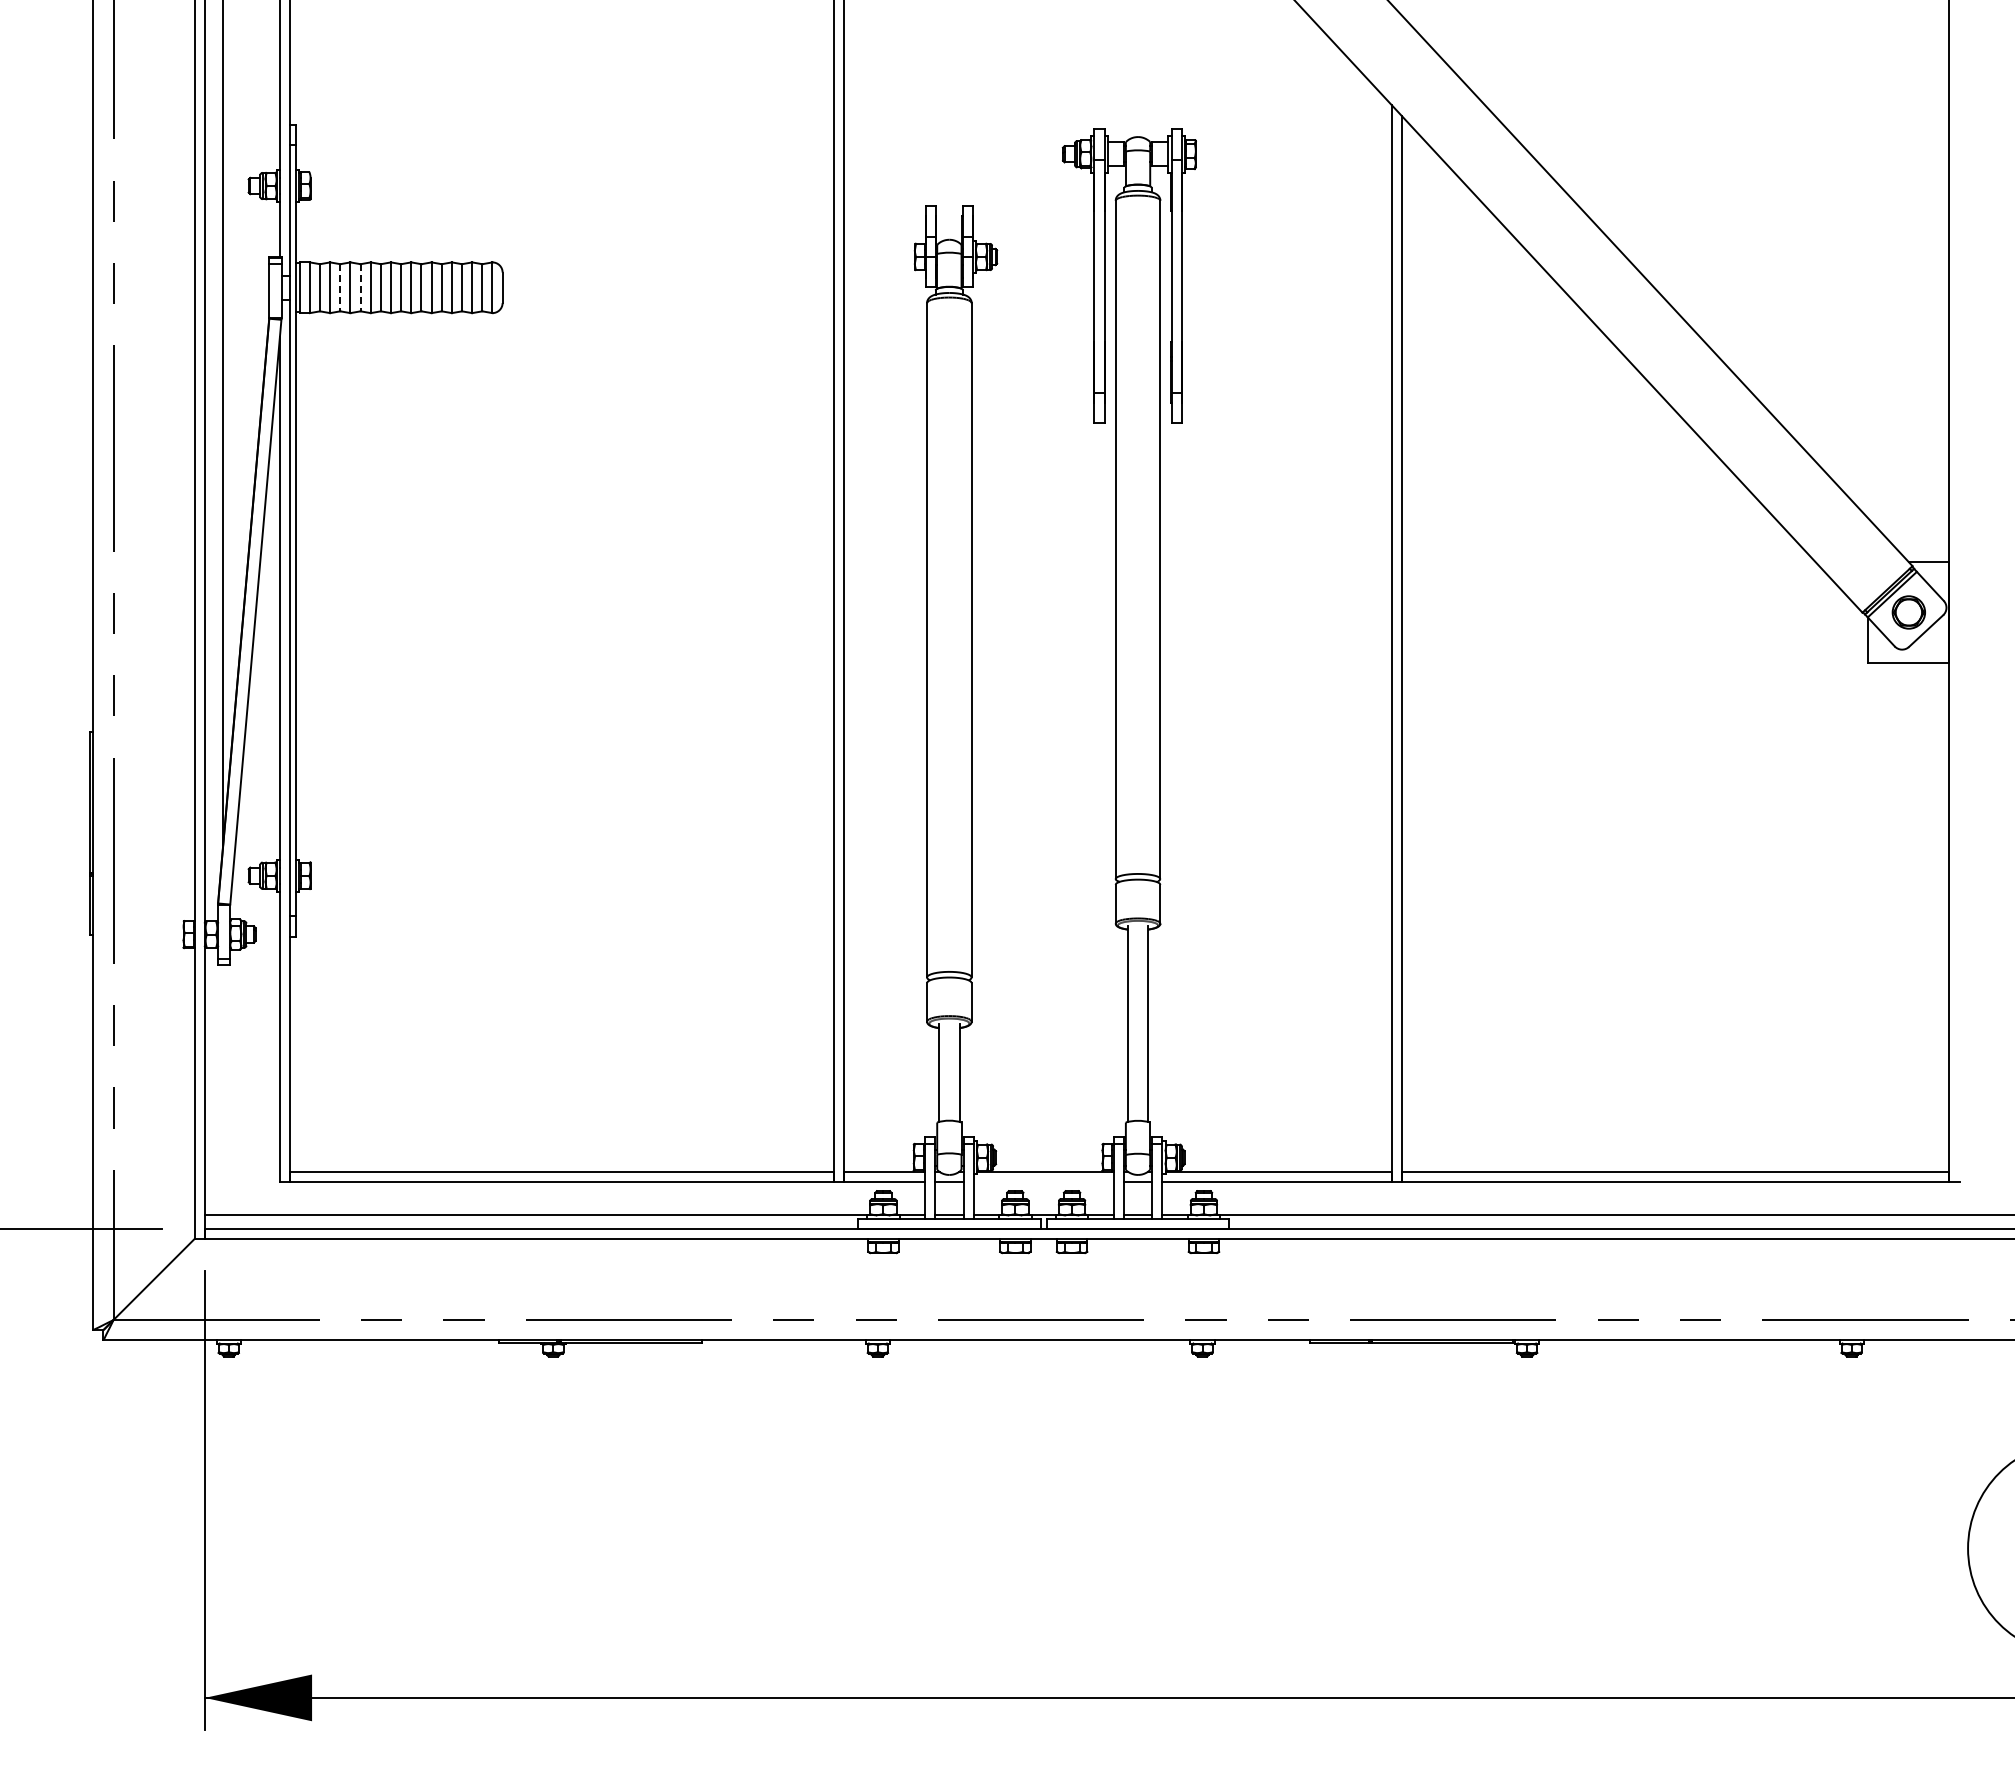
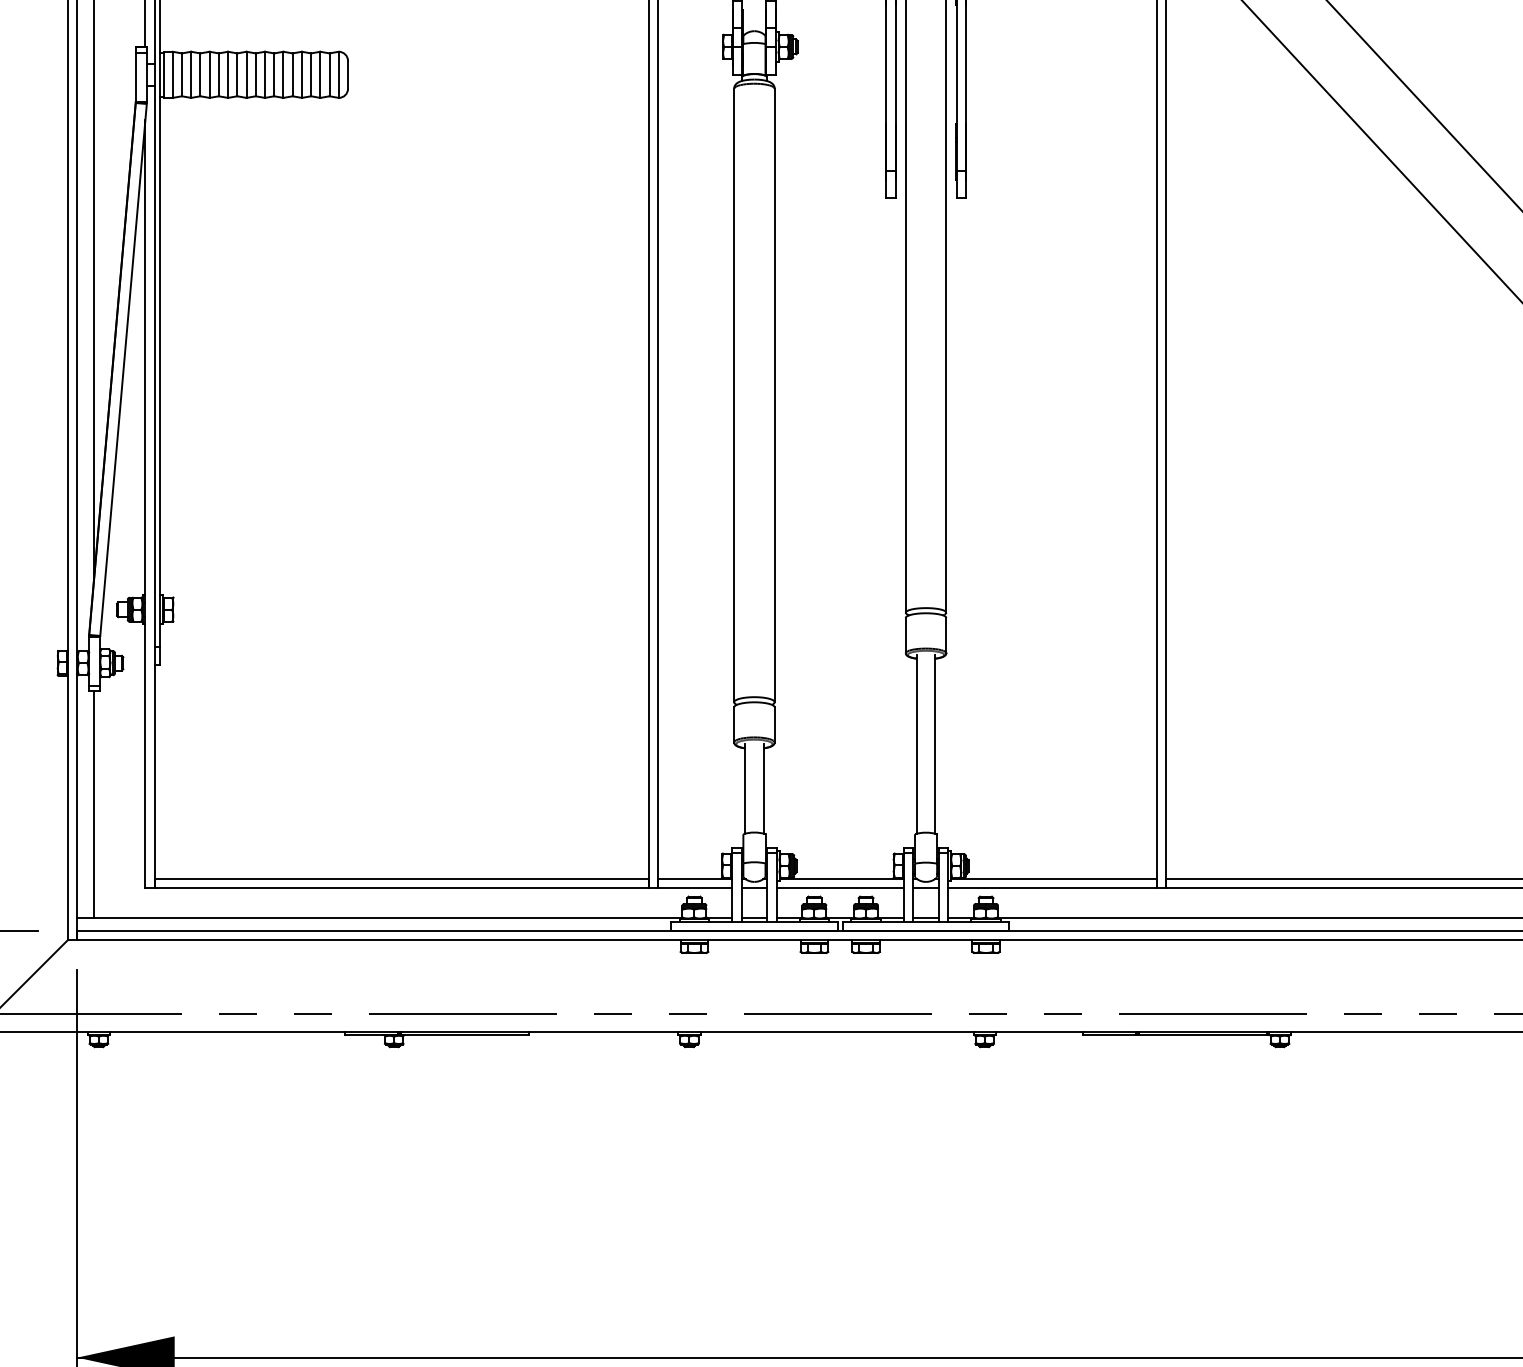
line: (340, 287) -> (200, 74), dashed -> solid
line: (360, 287) -> (218, 74), dashed -> solid
line: (223, 1089) -> (94, 804), added
line: (1043, 1182) -> (840, 888), added

